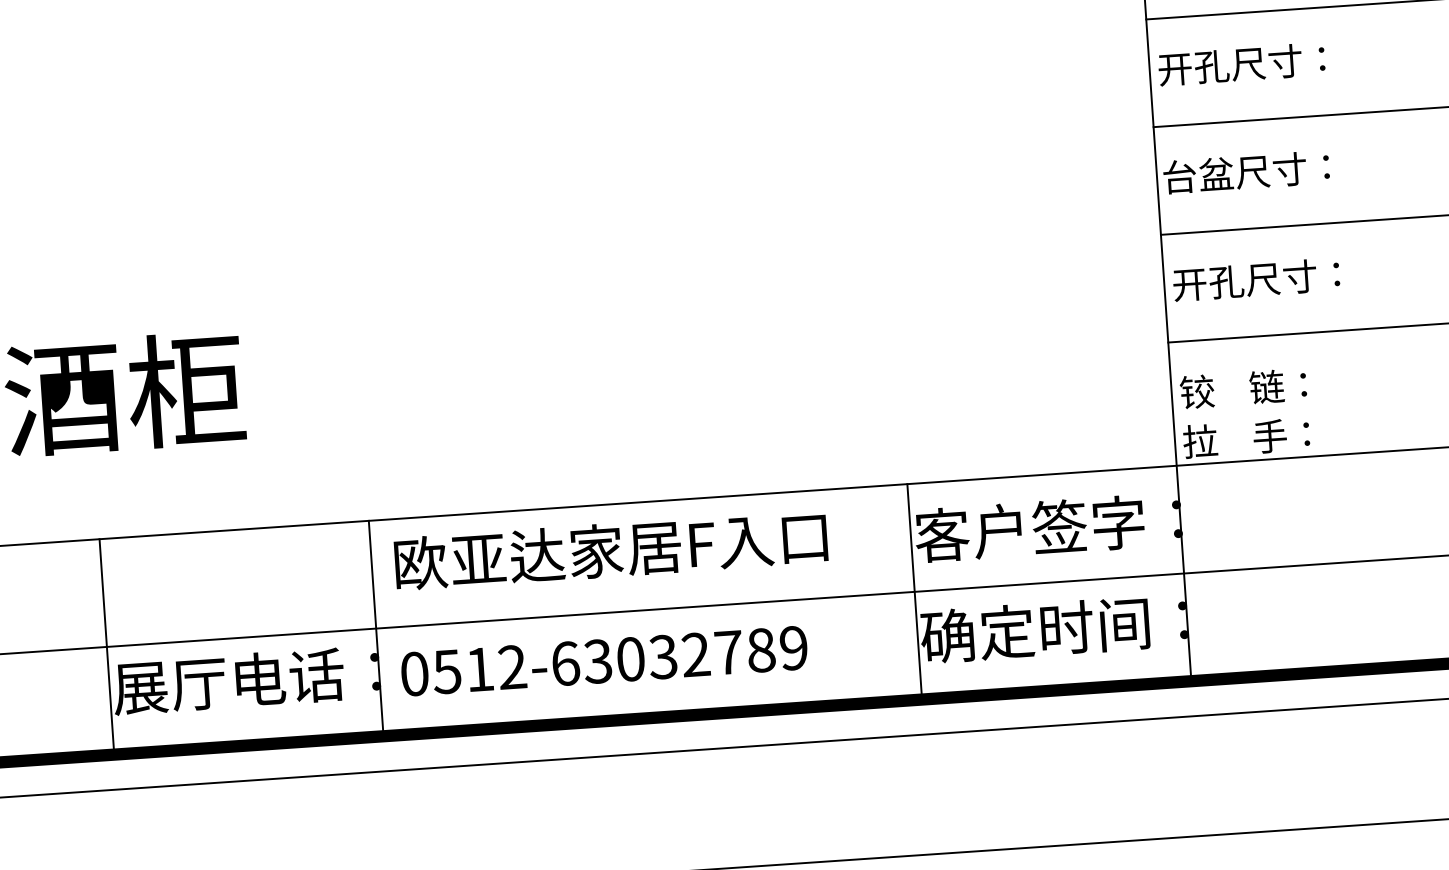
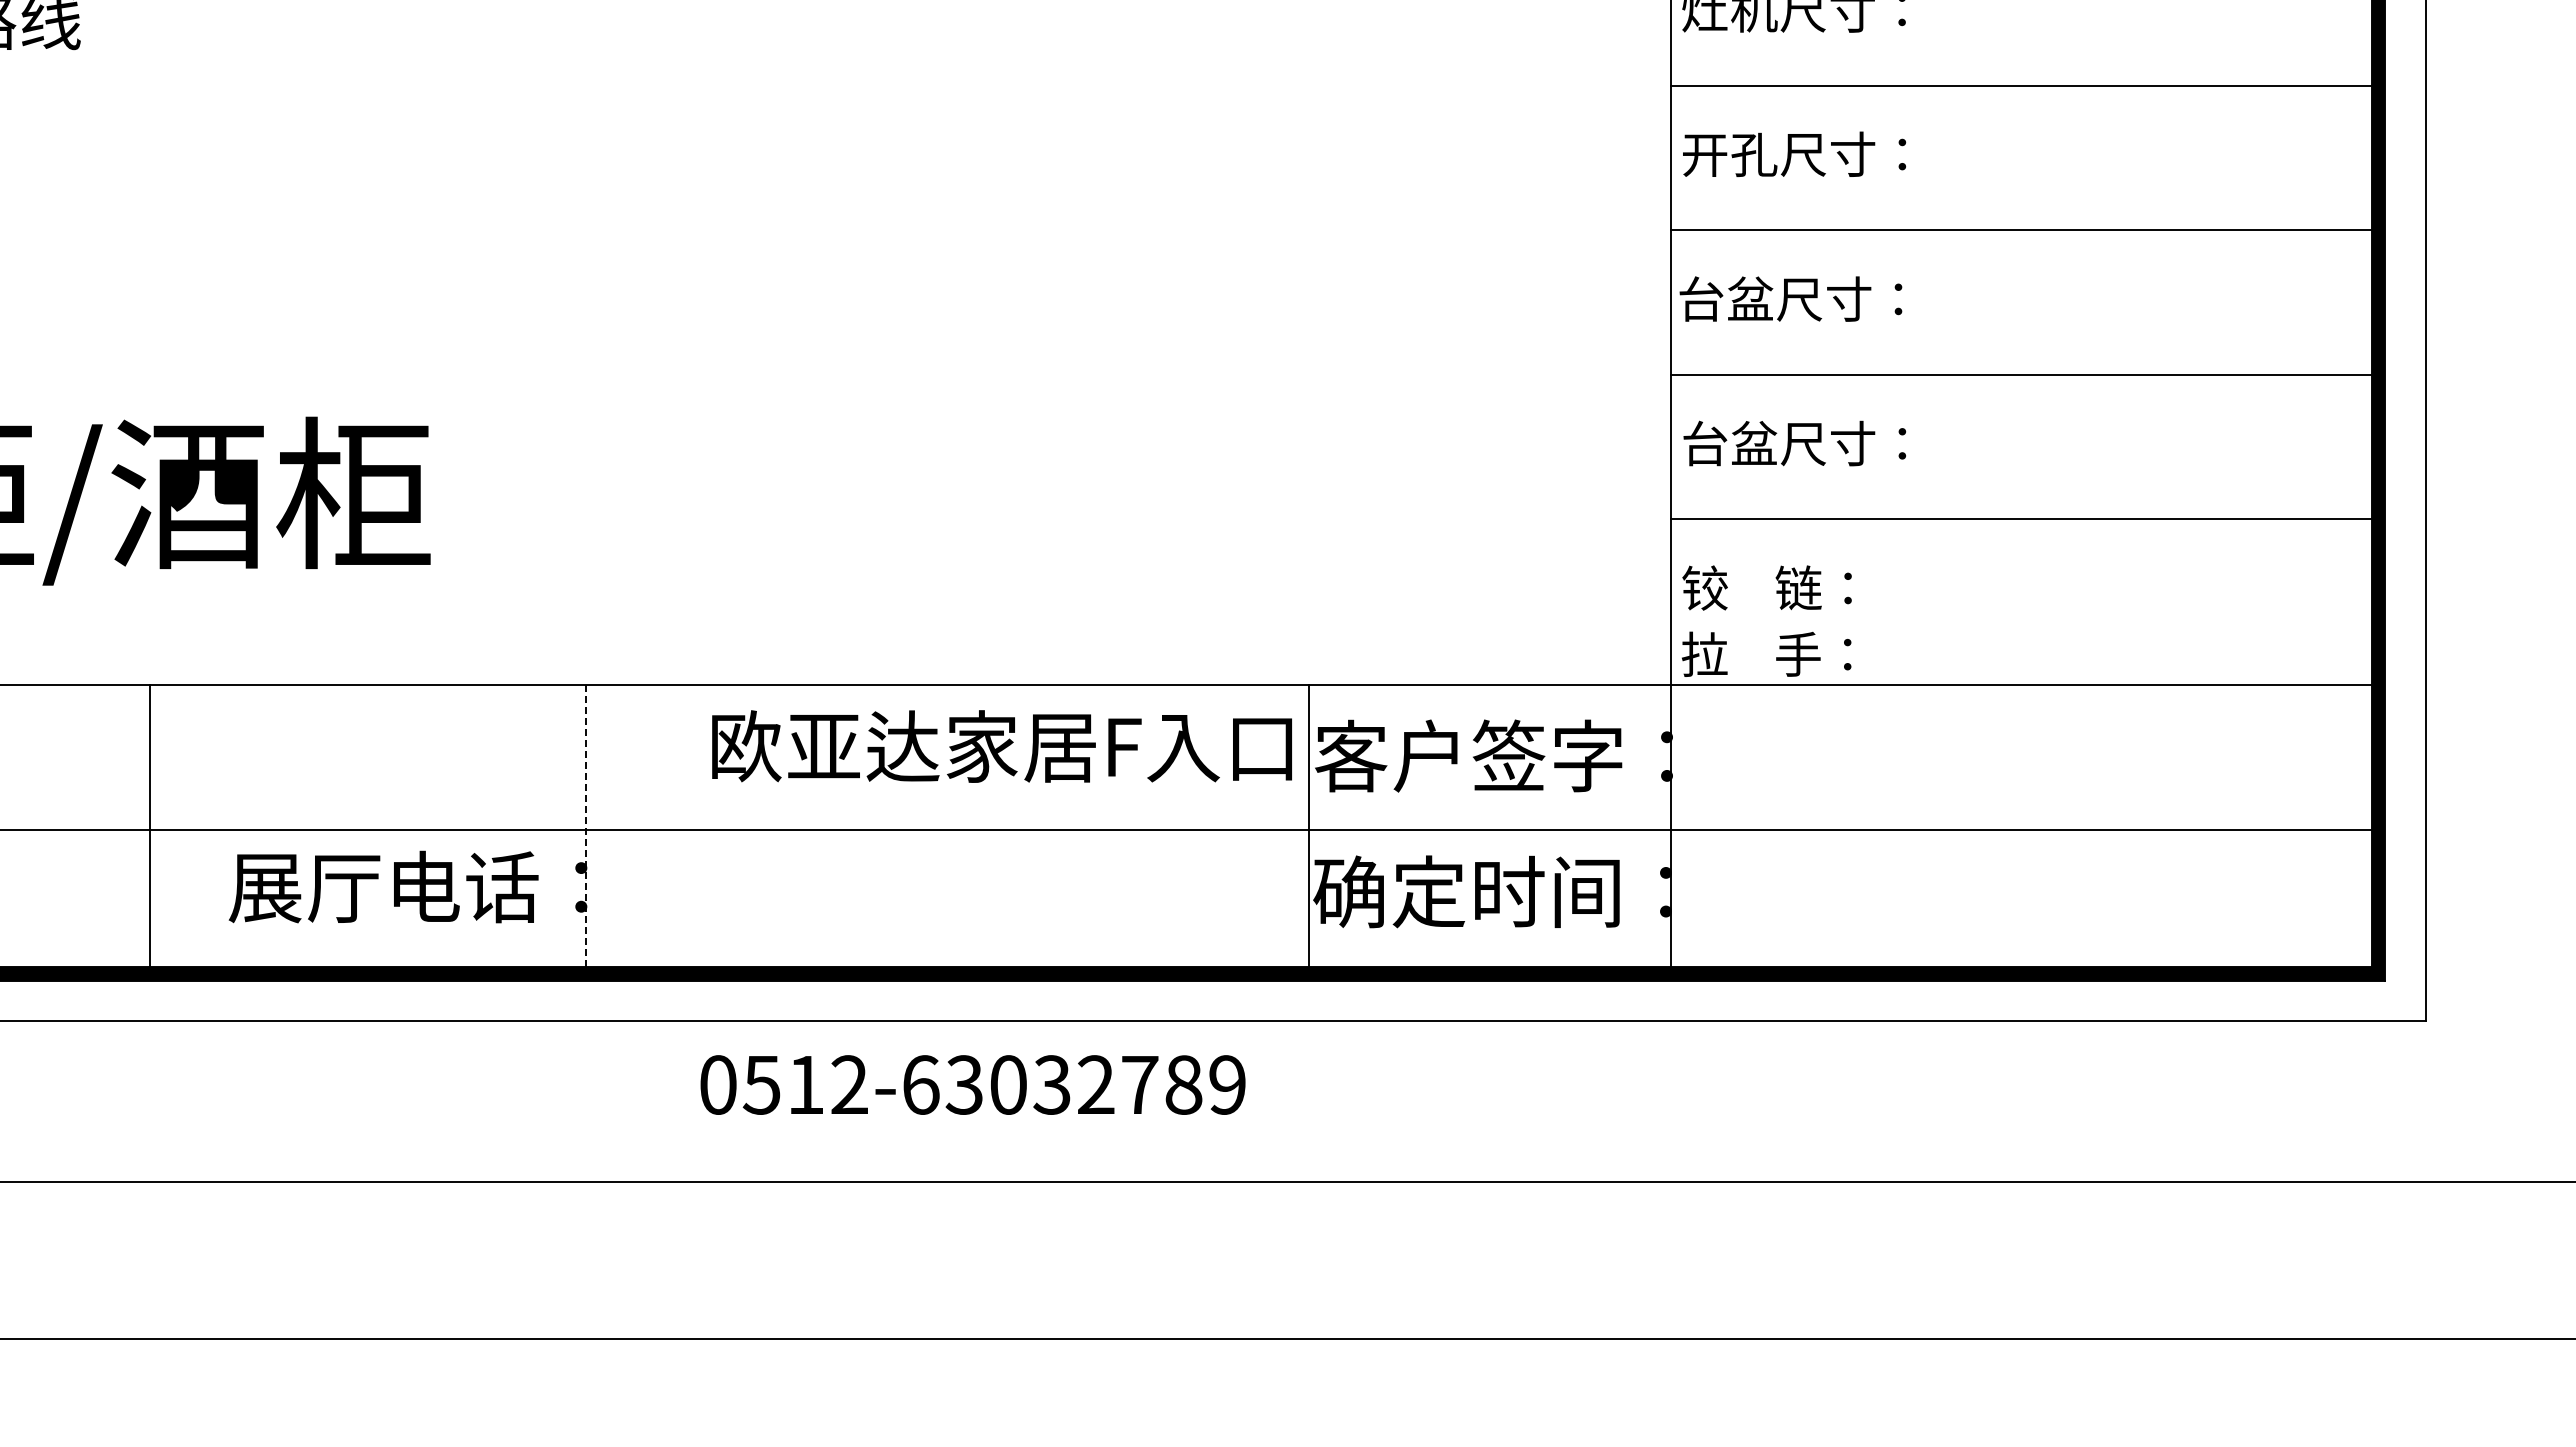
text: (1208, 282) -> (1730, 443), 开孔尺寸： -> 台盆尺寸：
text: (610, 550) -> (1001, 746), moved
line: (375, 626) -> (585, 826), solid -> dashed
line: (106, 644) -> (150, 826), moved
text: (603, 660) -> (972, 1084), moved

